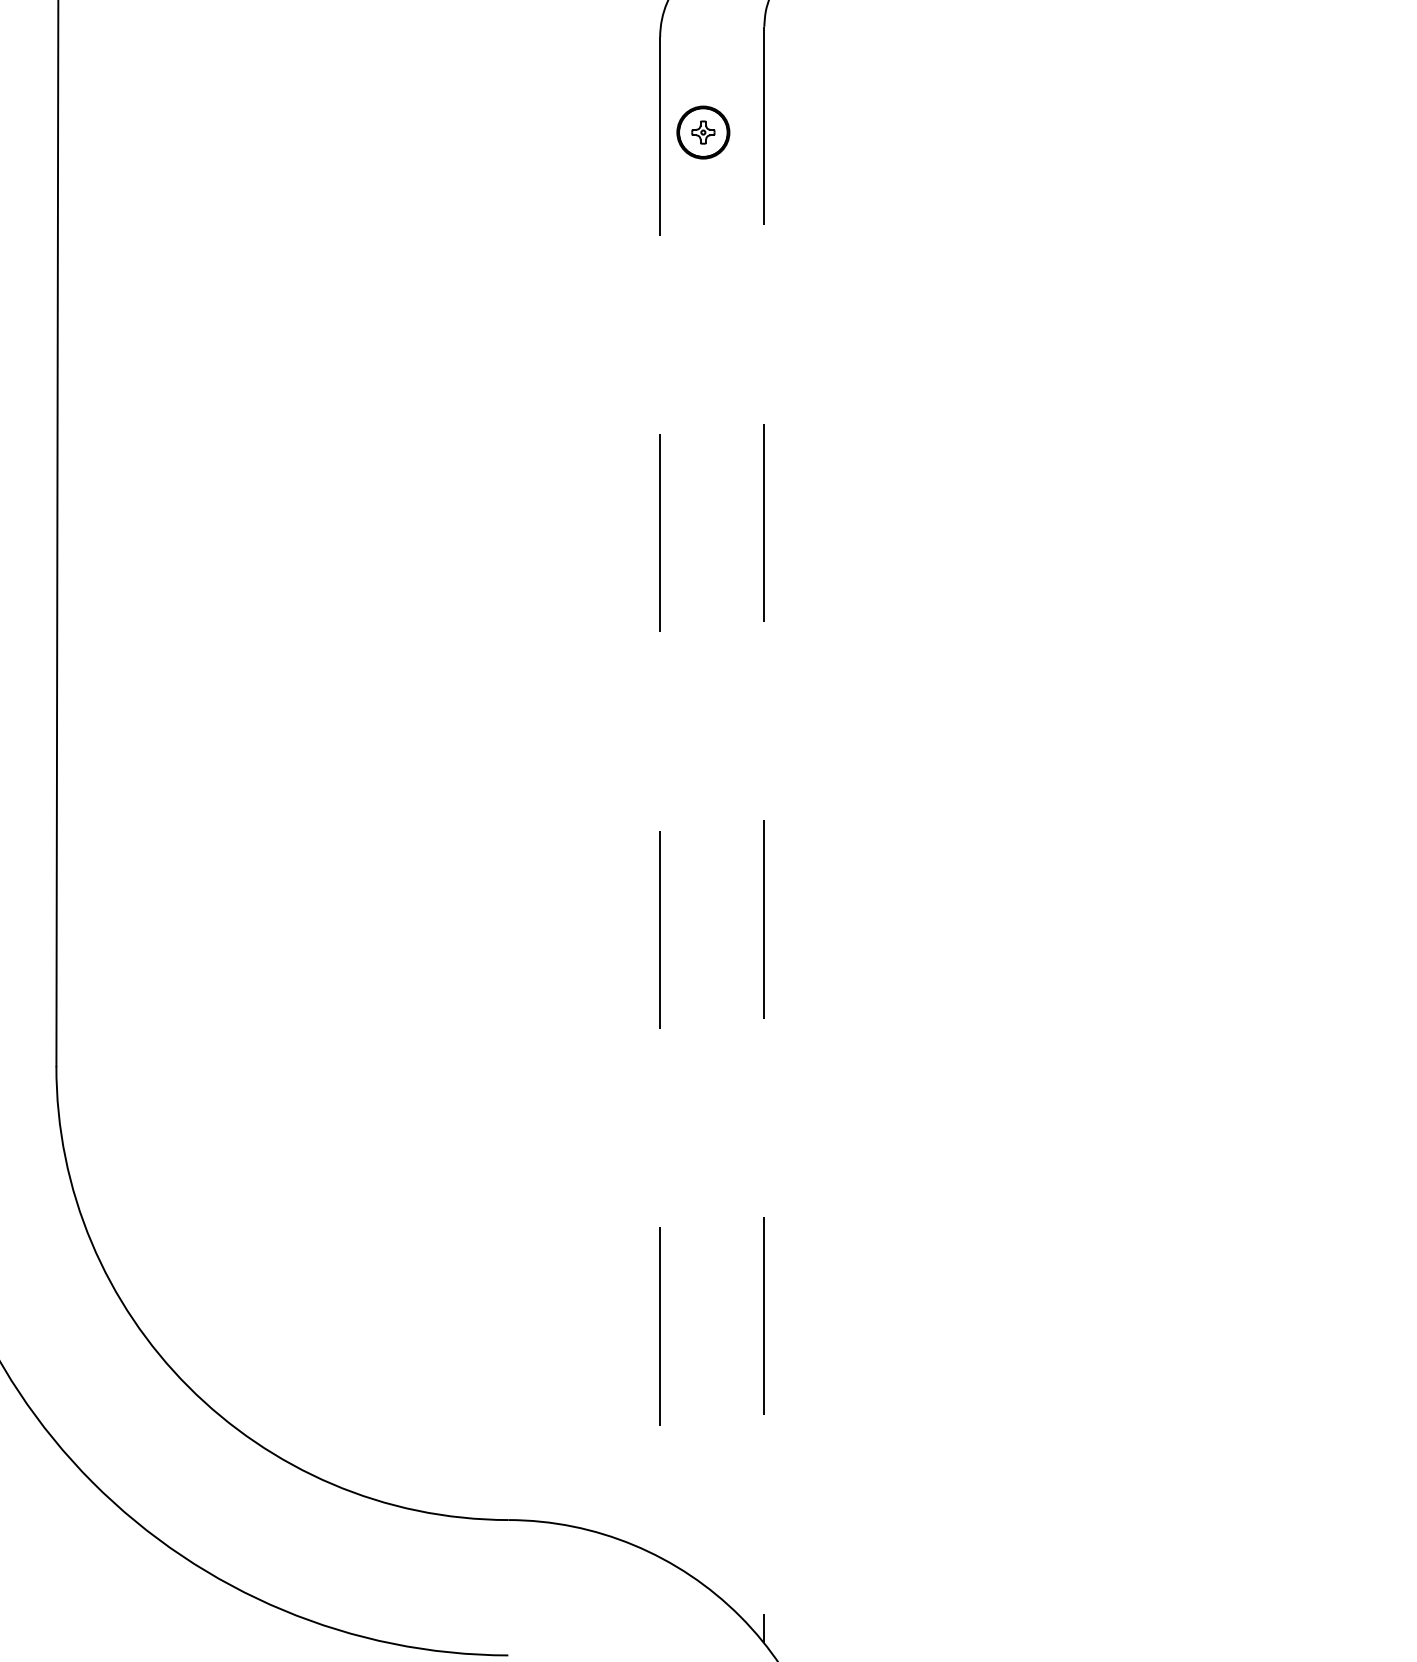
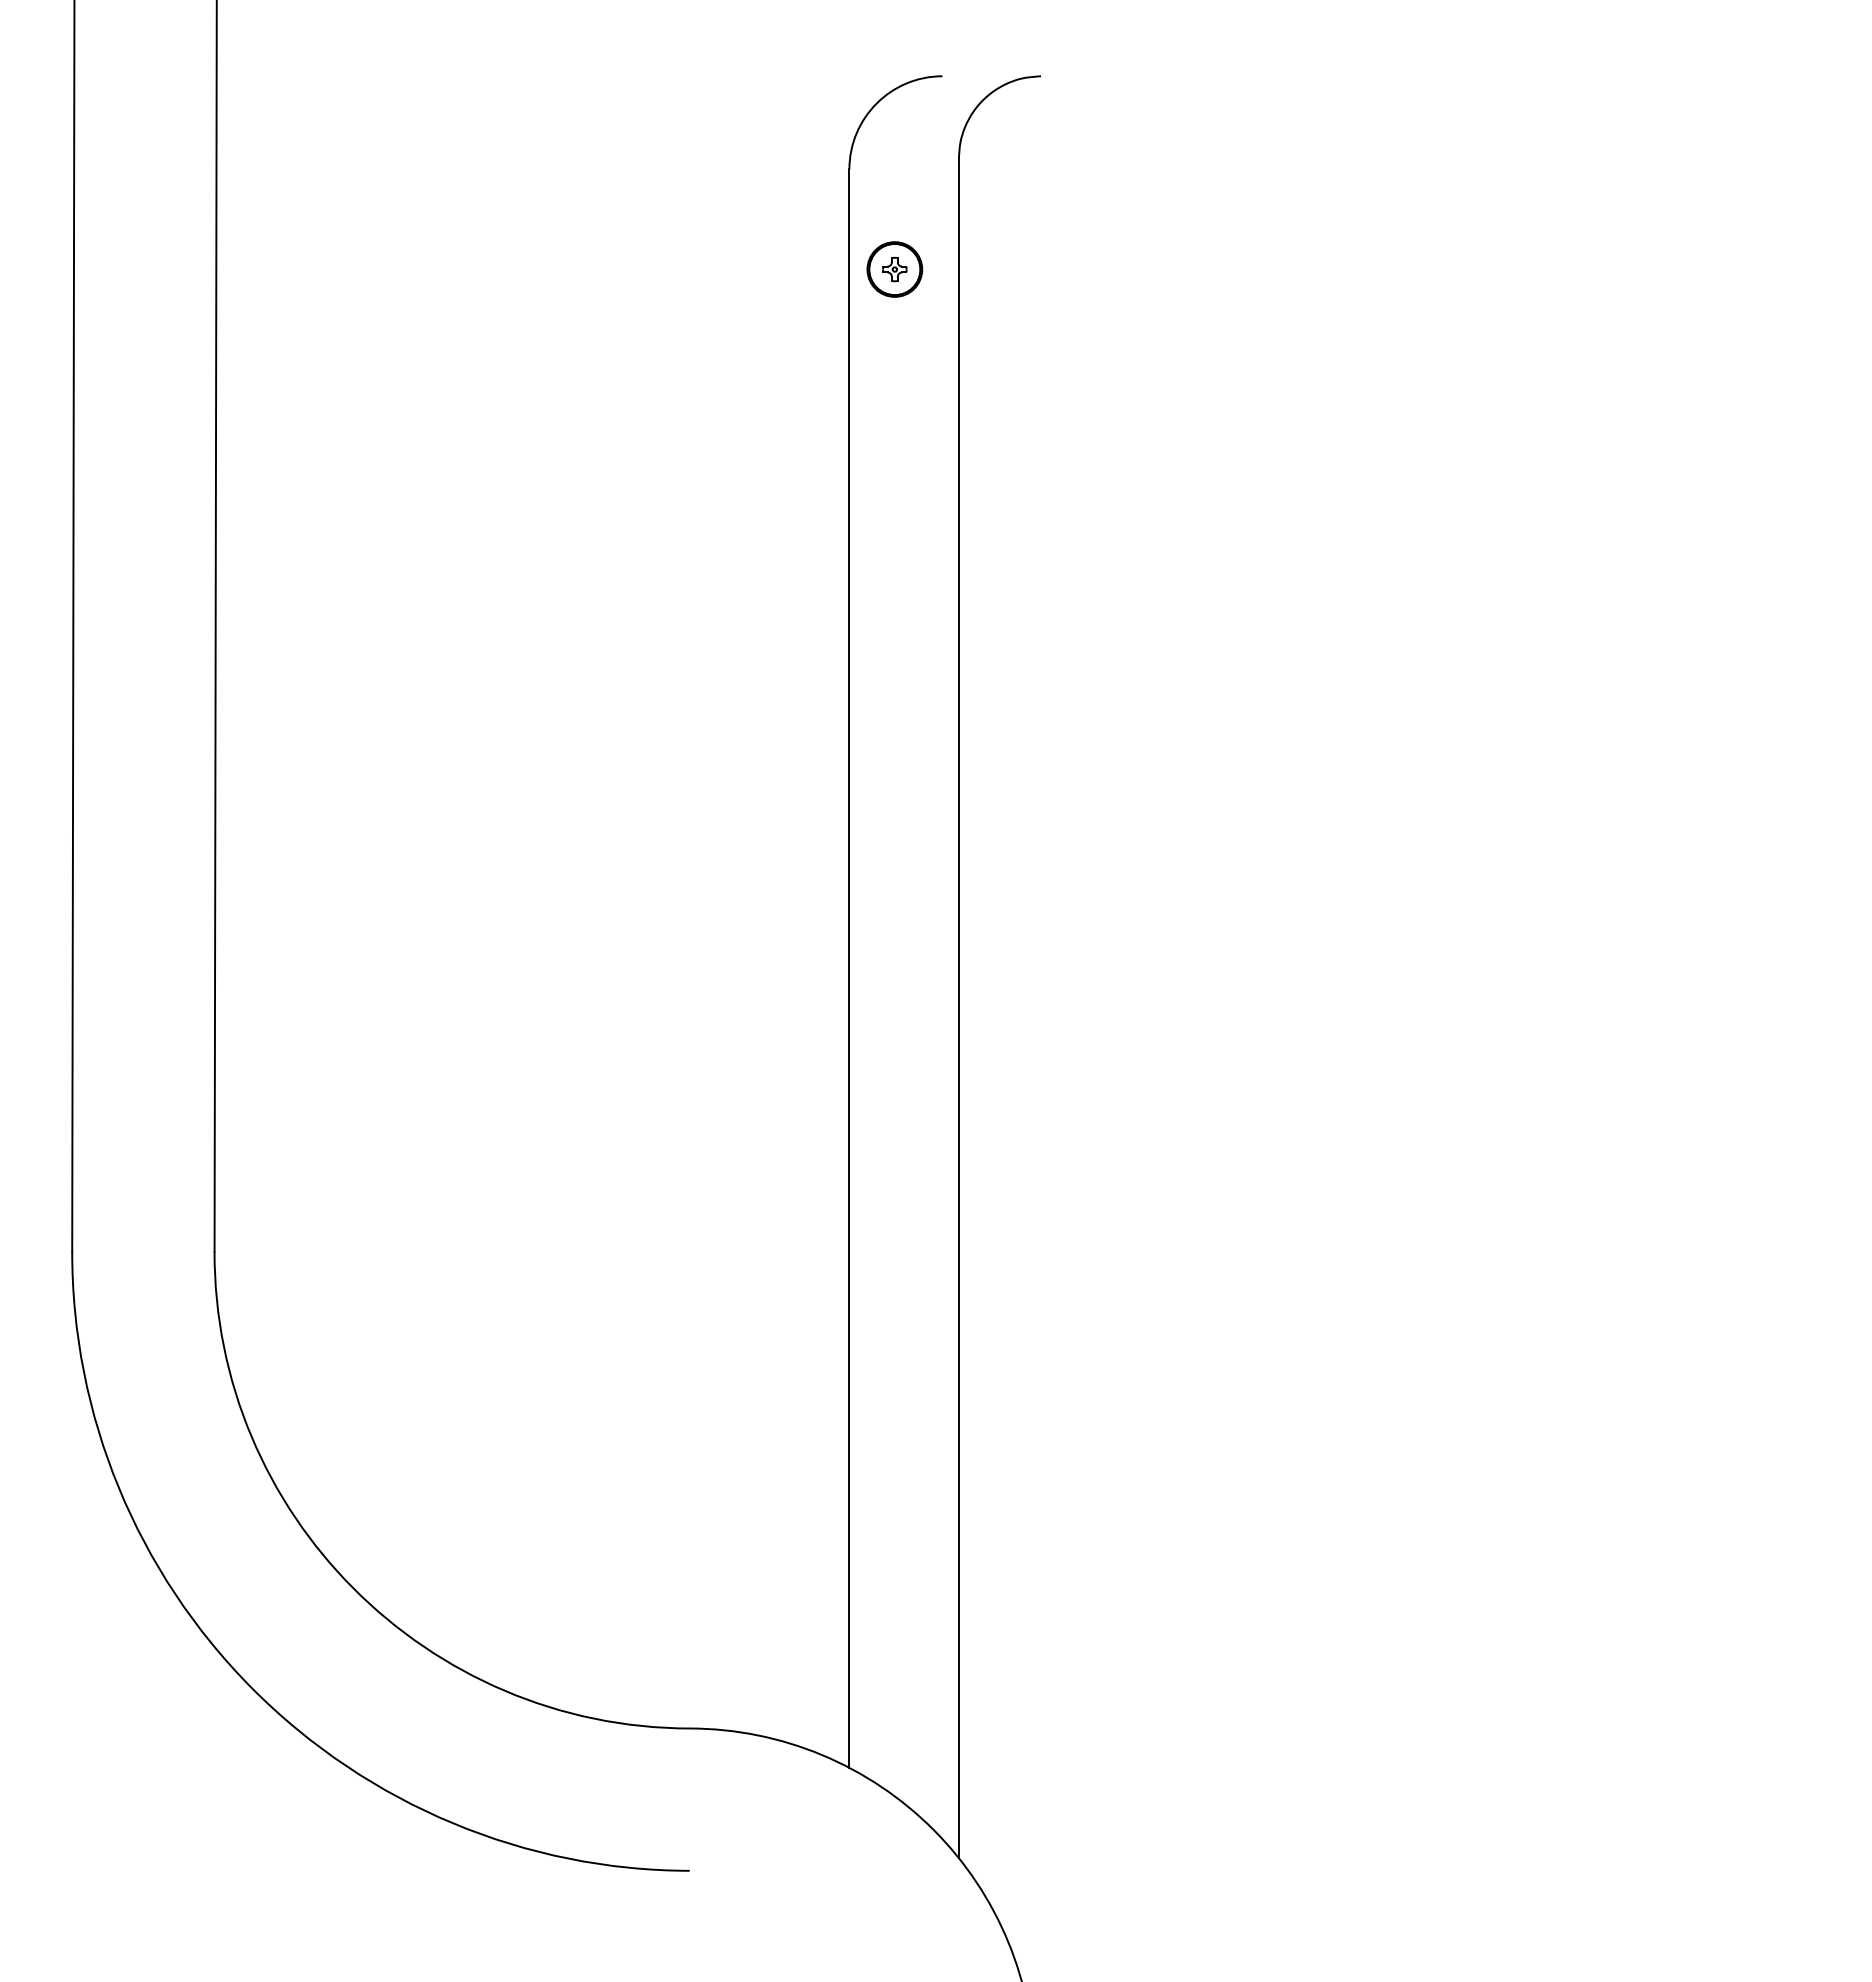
line: (660, 798) -> (849, 969), dashed -> solid
line: (763, 835) -> (958, 1008), dashed -> solid

